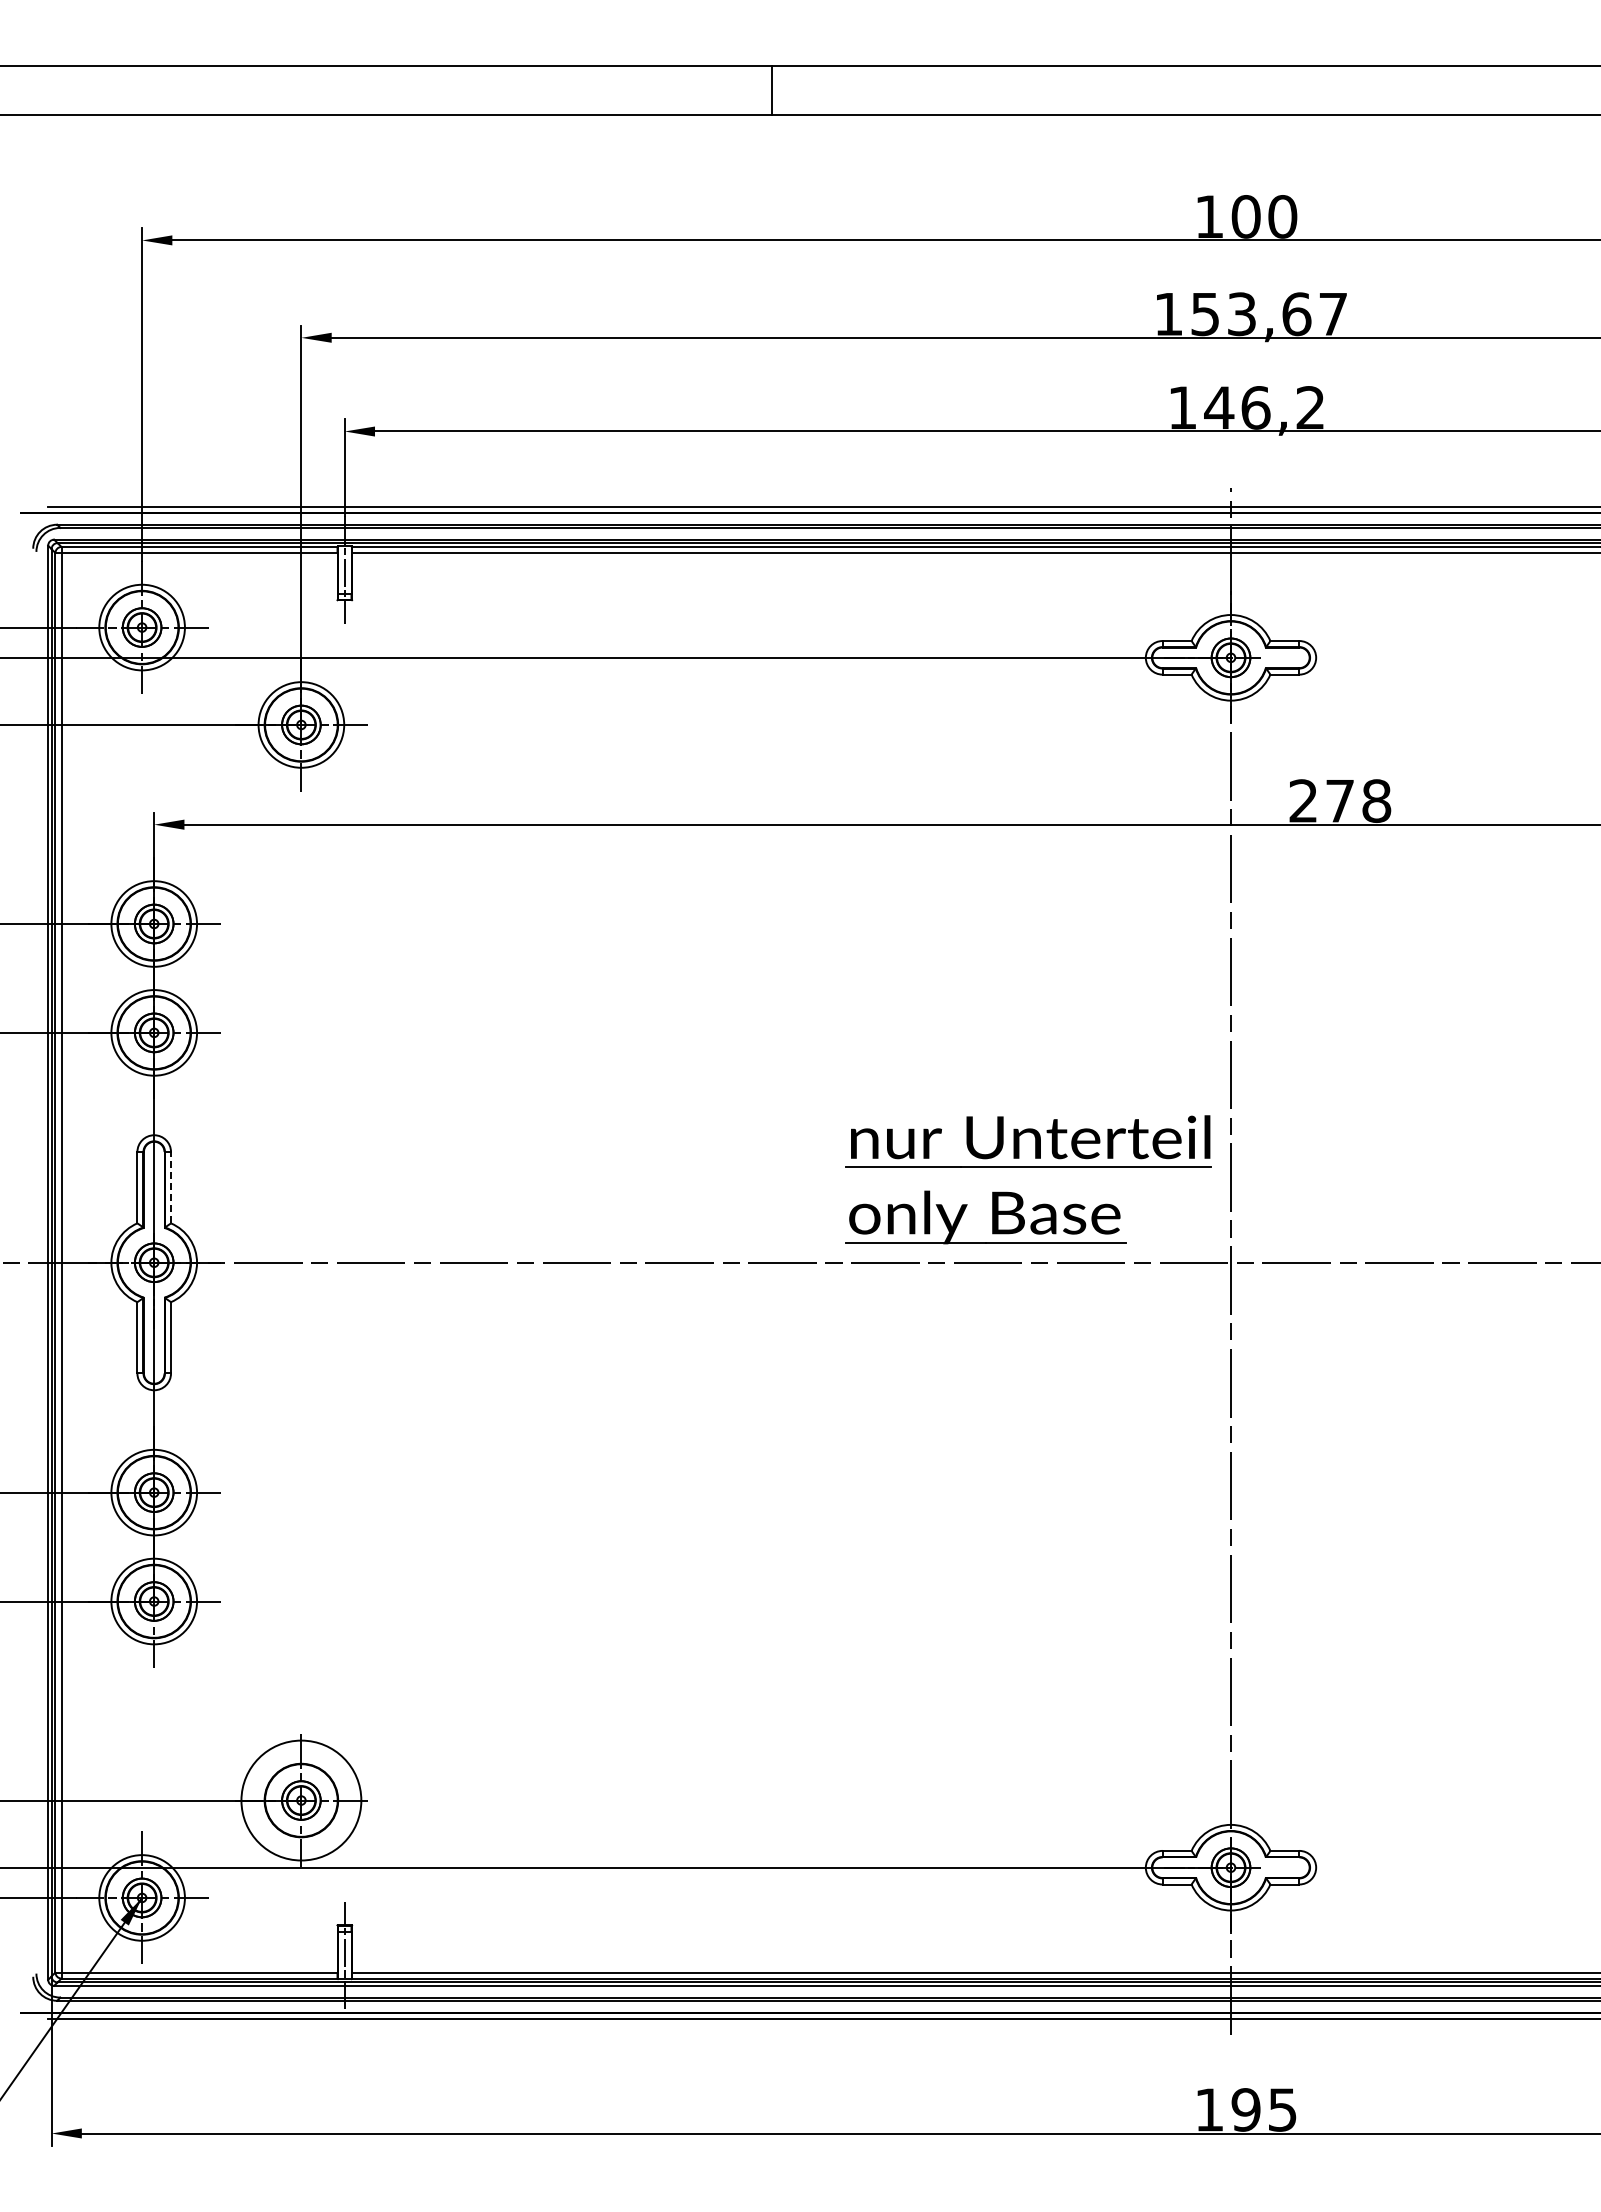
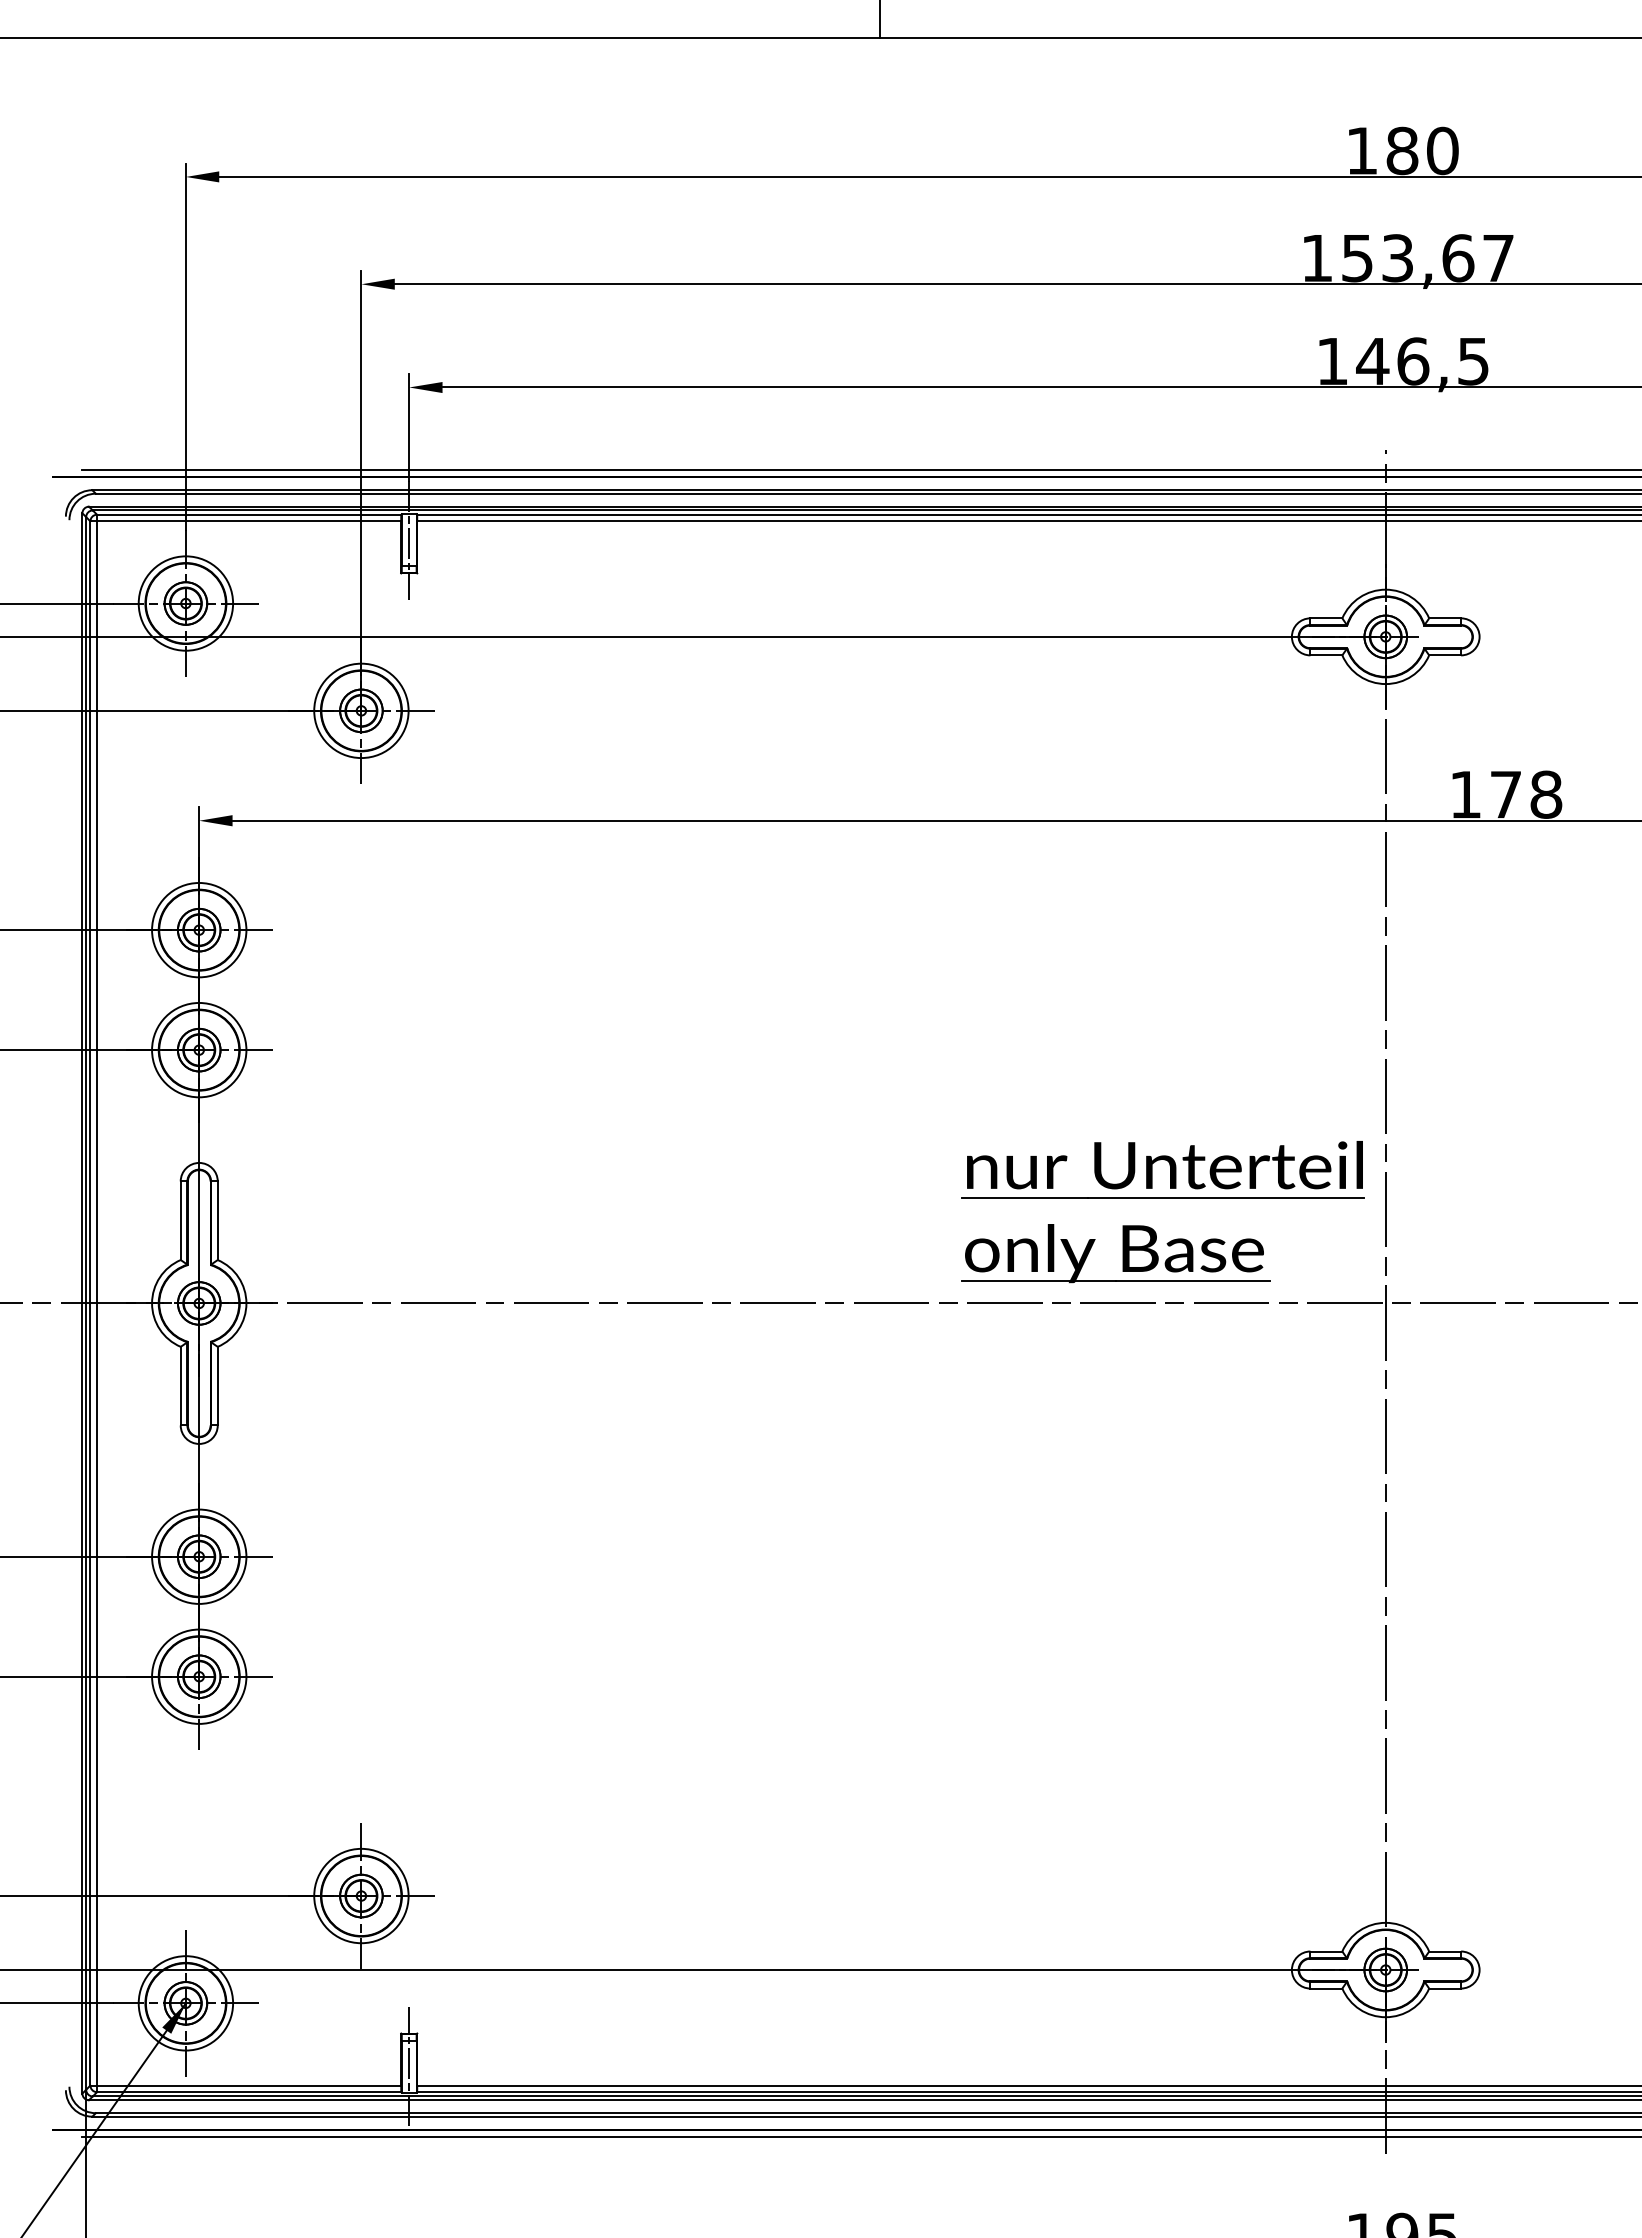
text: (1245, 216) -> (1401, 150), 100 -> 180
text: (1310, 407) -> (1473, 361), 146,2 -> 146,5
text: (1302, 800) -> (1464, 794), 278 -> 178
line: (171, 1187) -> (218, 1220), dashed -> solid
circle: (301, 1800) -> (361, 1895), size x0.71

